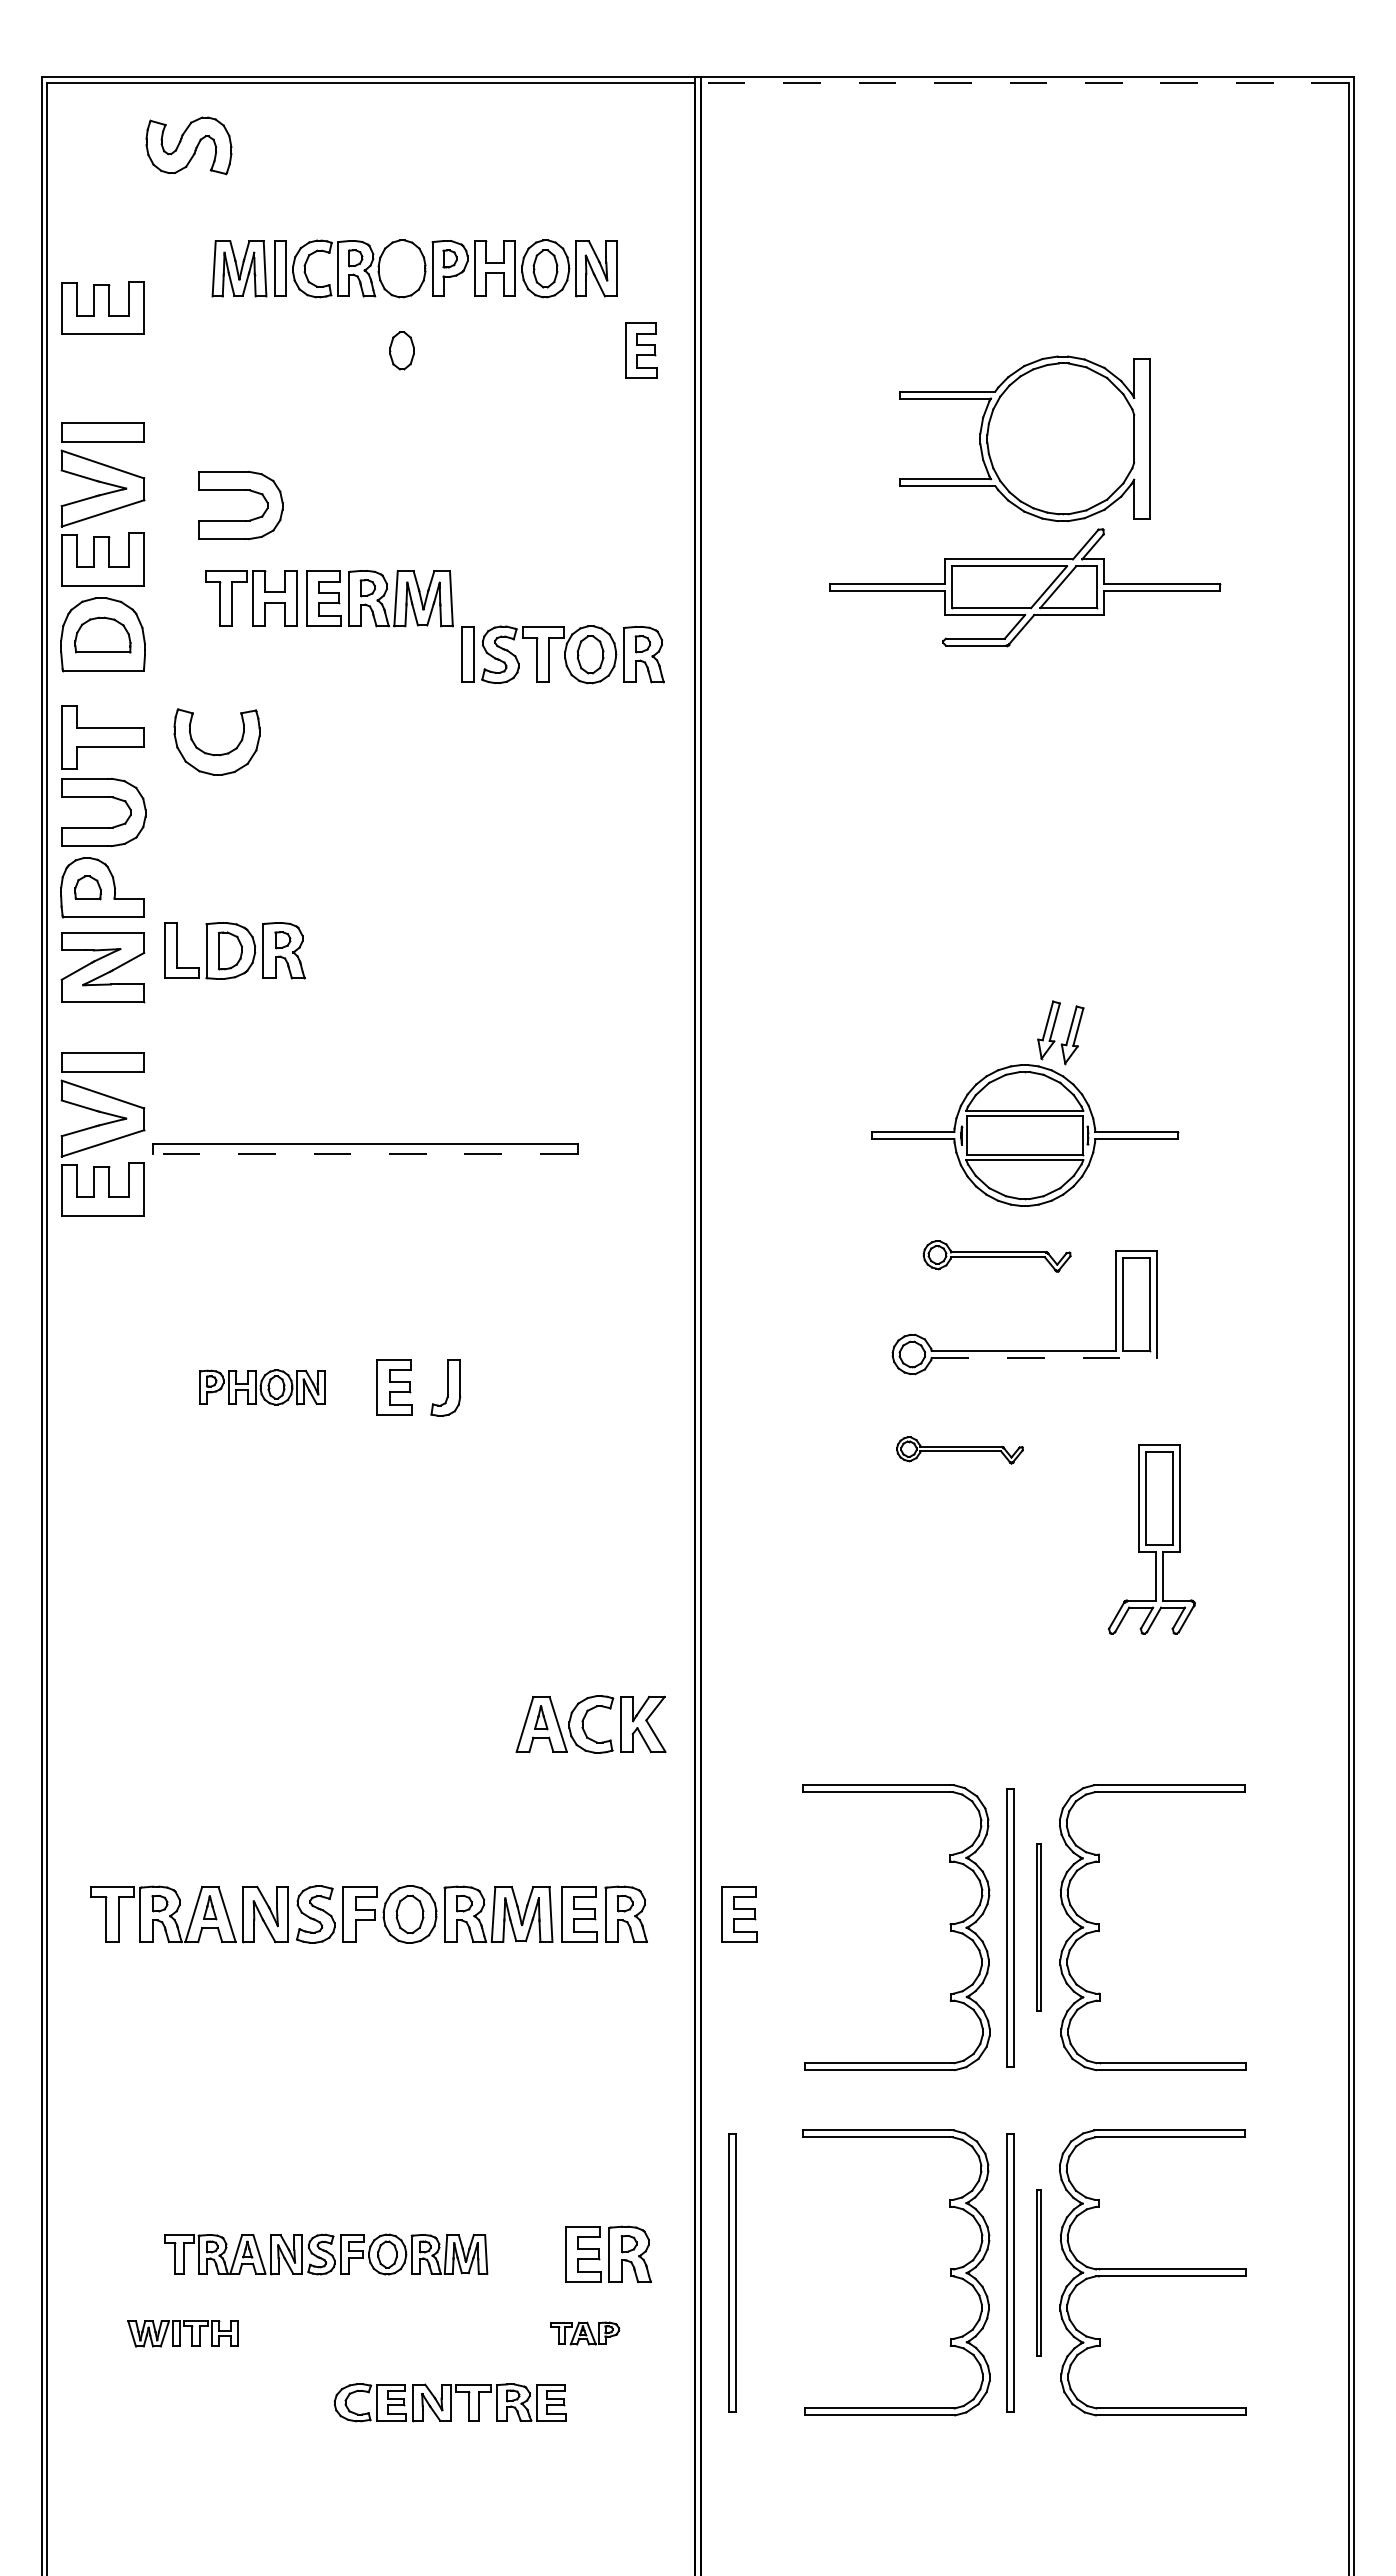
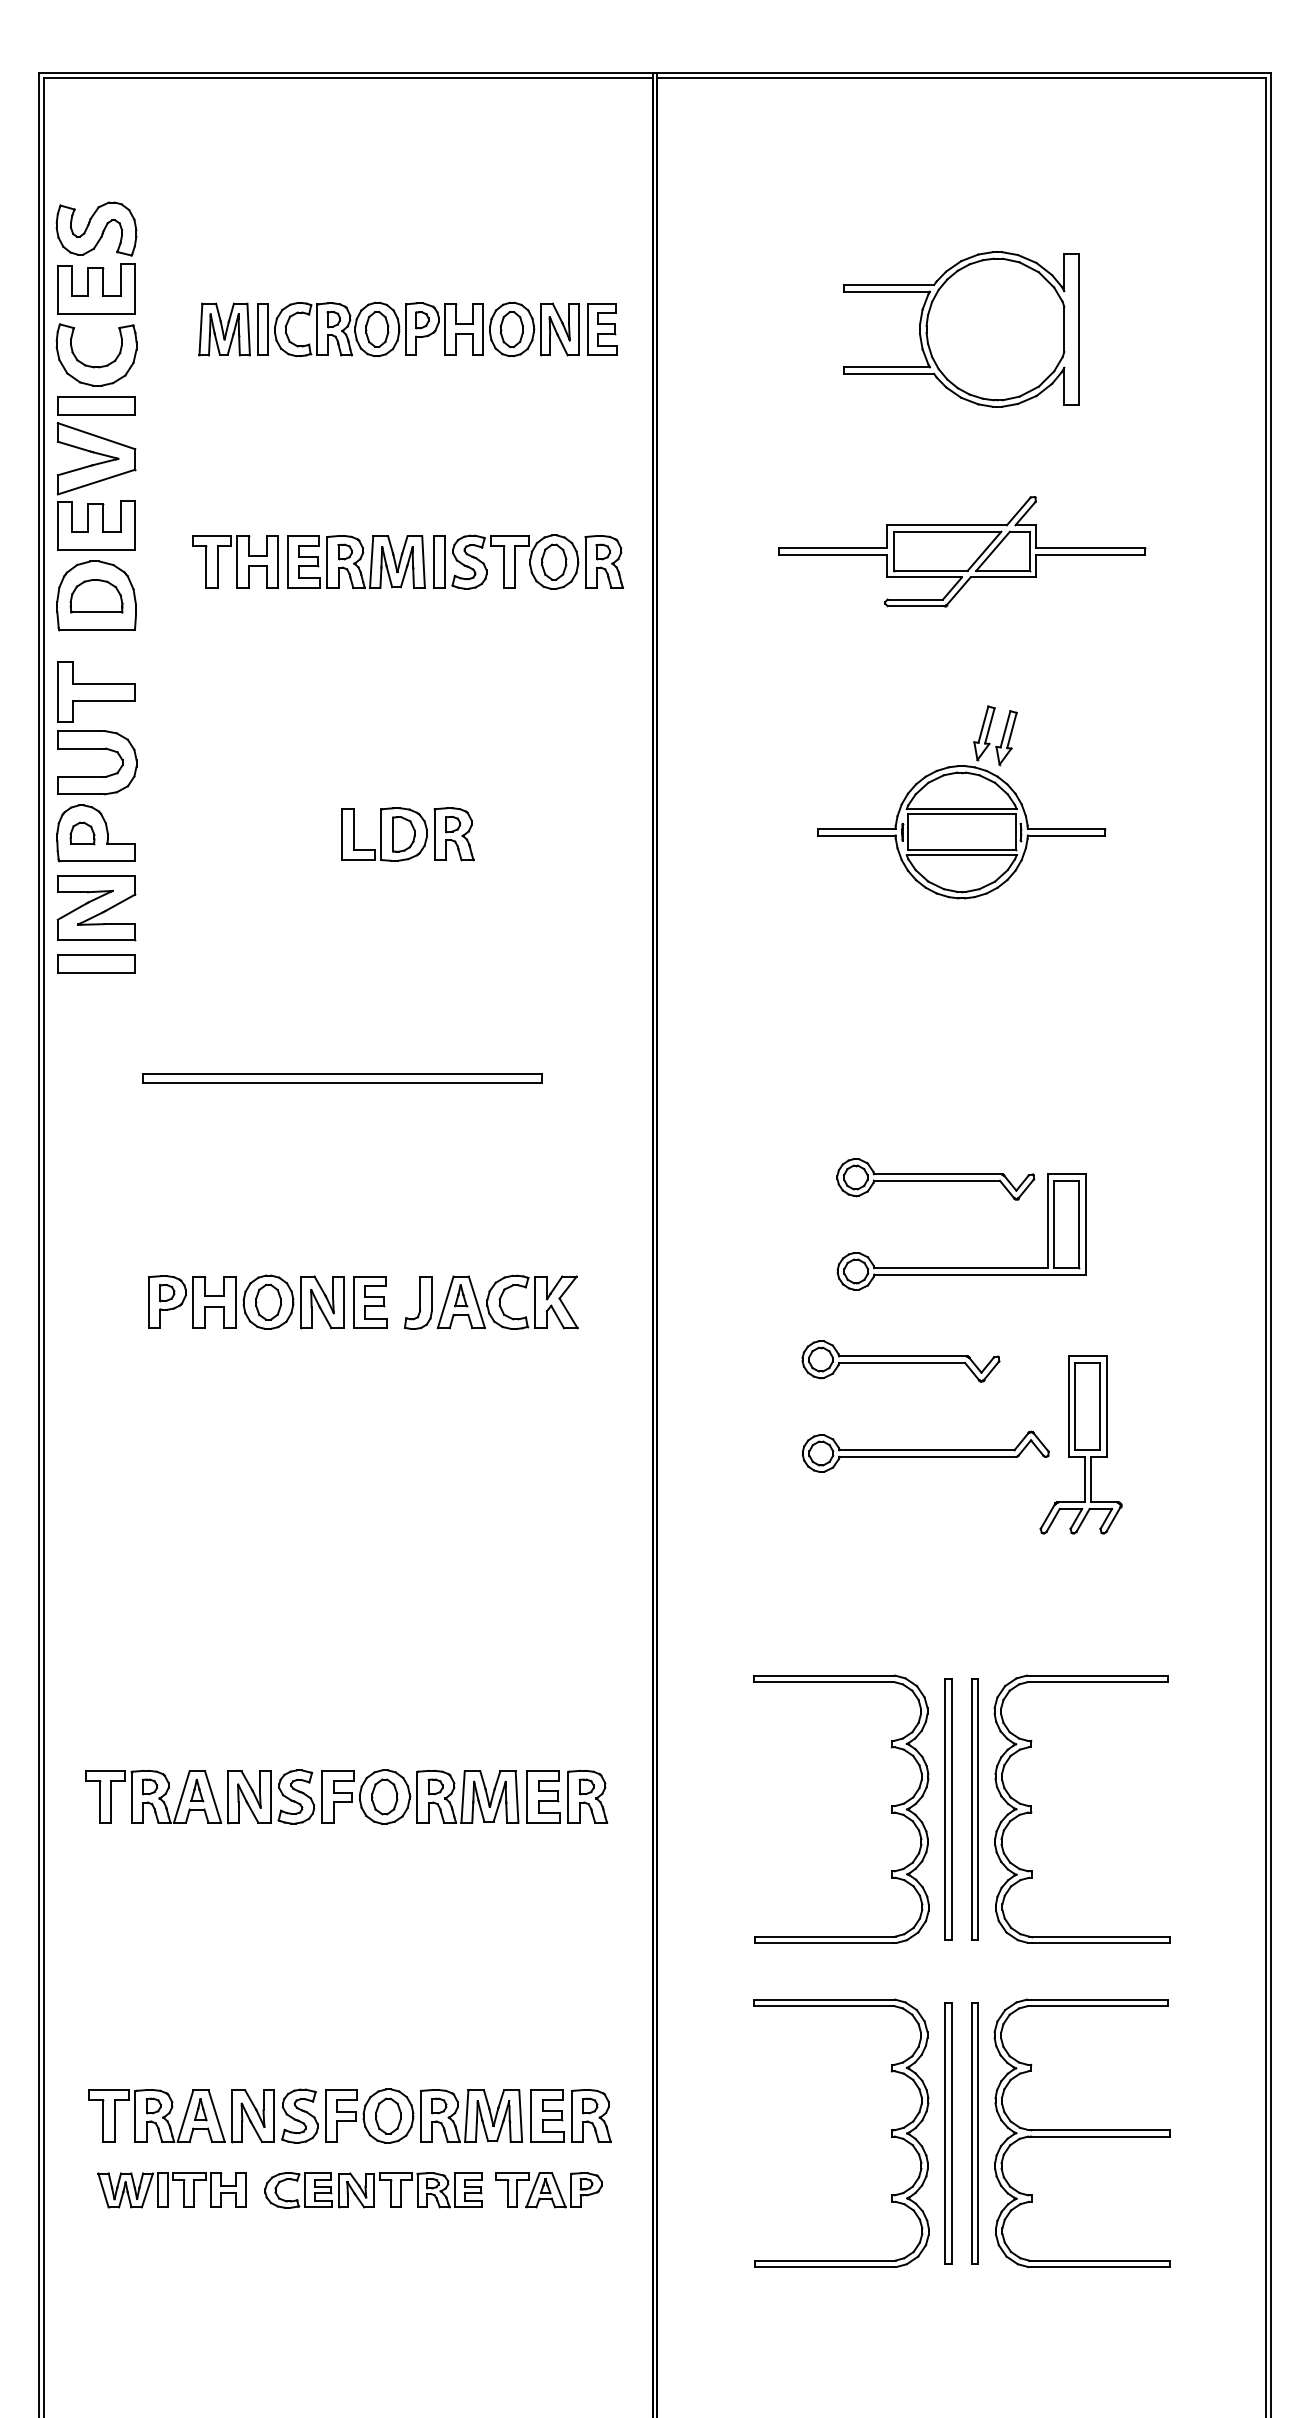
line: (1024, 82) -> (961, 77), dashed -> solid
part: (188, 145) -> (96, 228), moved
part: (414, 268) -> (388, 329), moved
part: (1024, 438) -> (961, 329), moved
part: (240, 490) -> (225, 460), removed
part: (562, 654) -> (527, 561), moved
part: (212, 753) -> (92, 365), moved
part: (234, 950) -> (407, 834), moved
part: (102, 1026) -> (96, 963), added
part: (1025, 1103) -> (962, 802), moved
part: (102, 1134) -> (96, 1064), removed
line: (364, 1154) -> (342, 1083), dashed -> solid
part: (996, 1255) -> (935, 1178), size x1.43
line: (1044, 1357) -> (980, 1274), dashed -> solid
part: (261, 1387) -> (245, 1302), size x1.67
part: (959, 1449) -> (900, 1360), size x1.67
part: (986, 1546) -> (925, 1451), added
part: (583, 1724) -> (500, 1302), moved
part: (739, 1914) -> (693, 1796), removed
part: (1038, 1927) -> (974, 1809), size x1.67
part: (325, 2254) -> (305, 2116), size x1.43
part: (732, 2272) -> (687, 2132), removed
part: (1038, 2272) -> (974, 2132), size x1.67
part: (182, 2333) -> (171, 2190), size x1.43
part: (585, 2333) -> (549, 2190), size x1.67
part: (449, 2402) -> (372, 2190), moved

